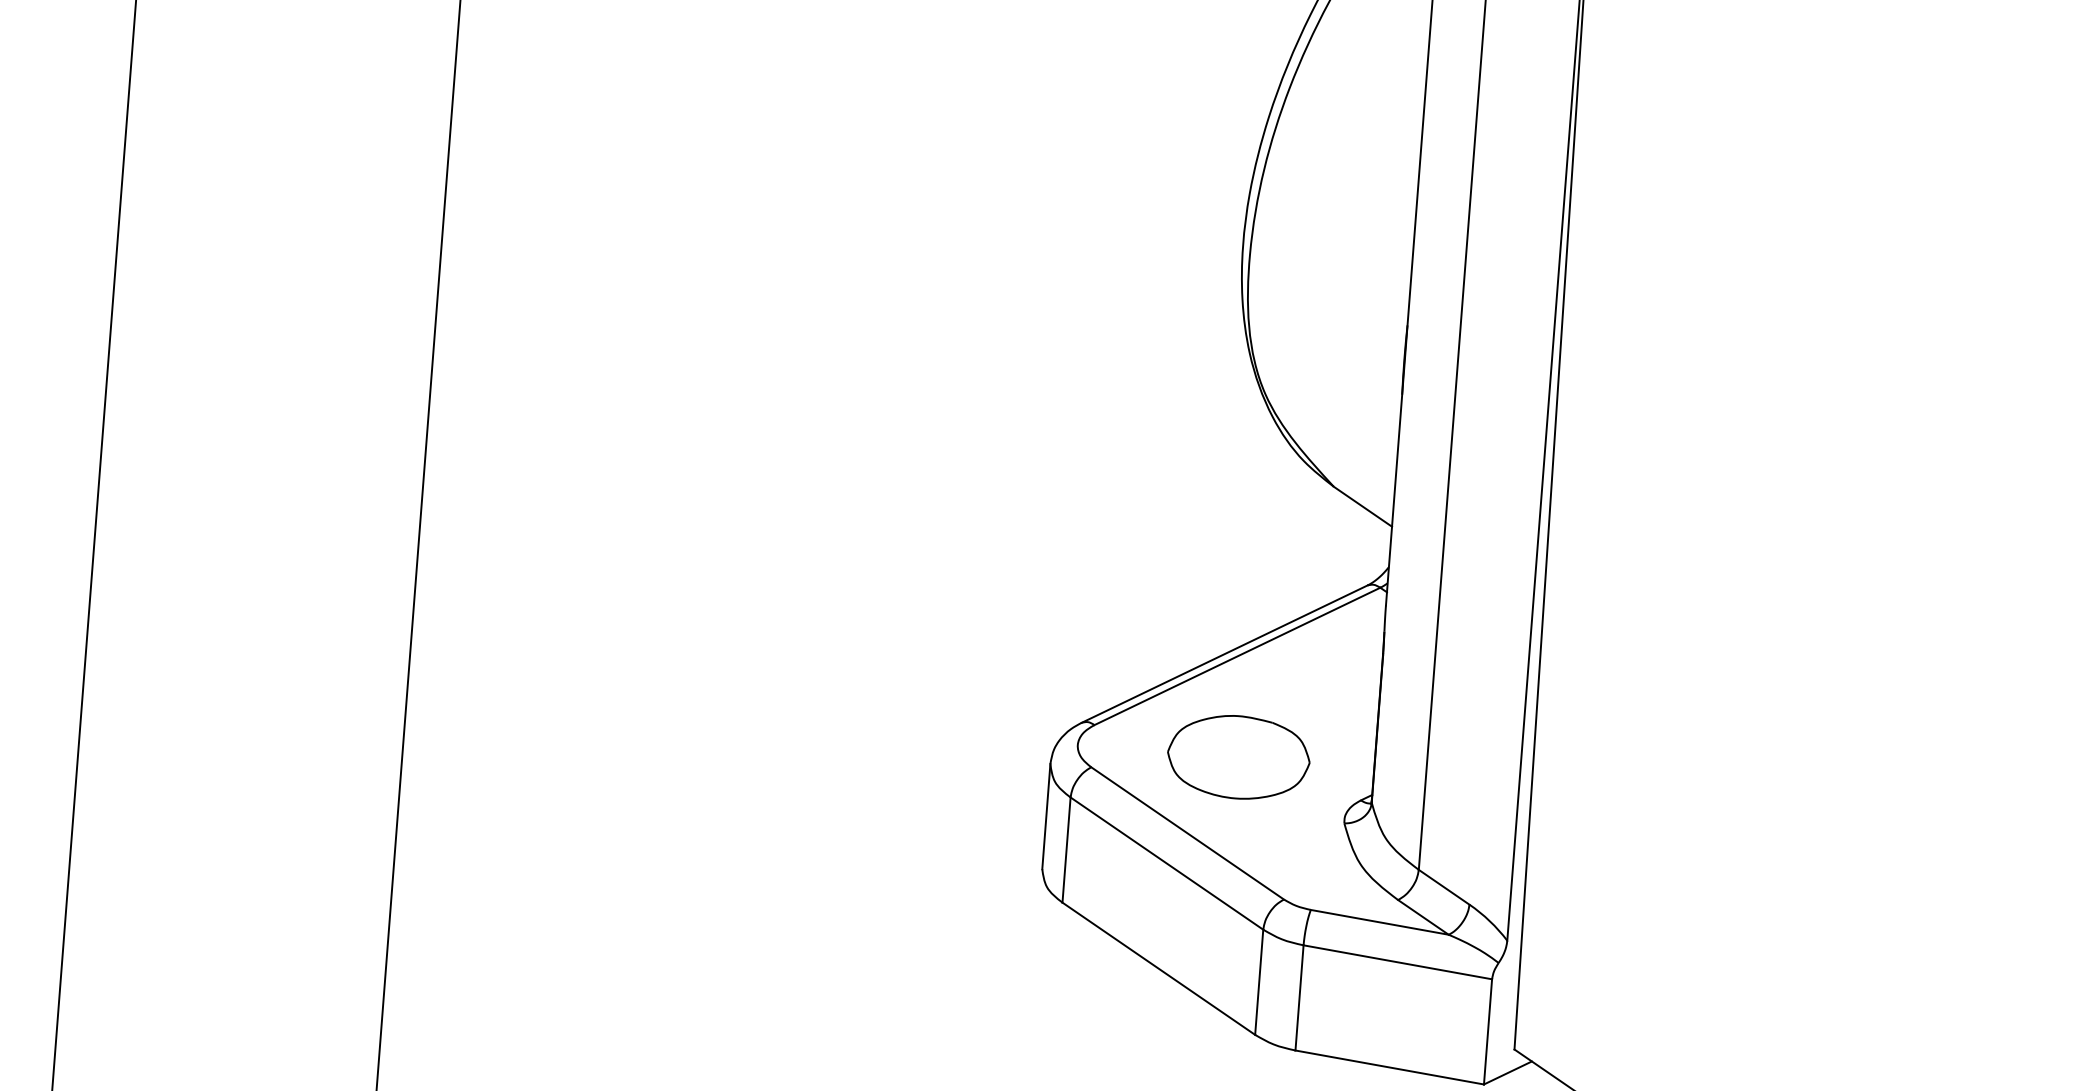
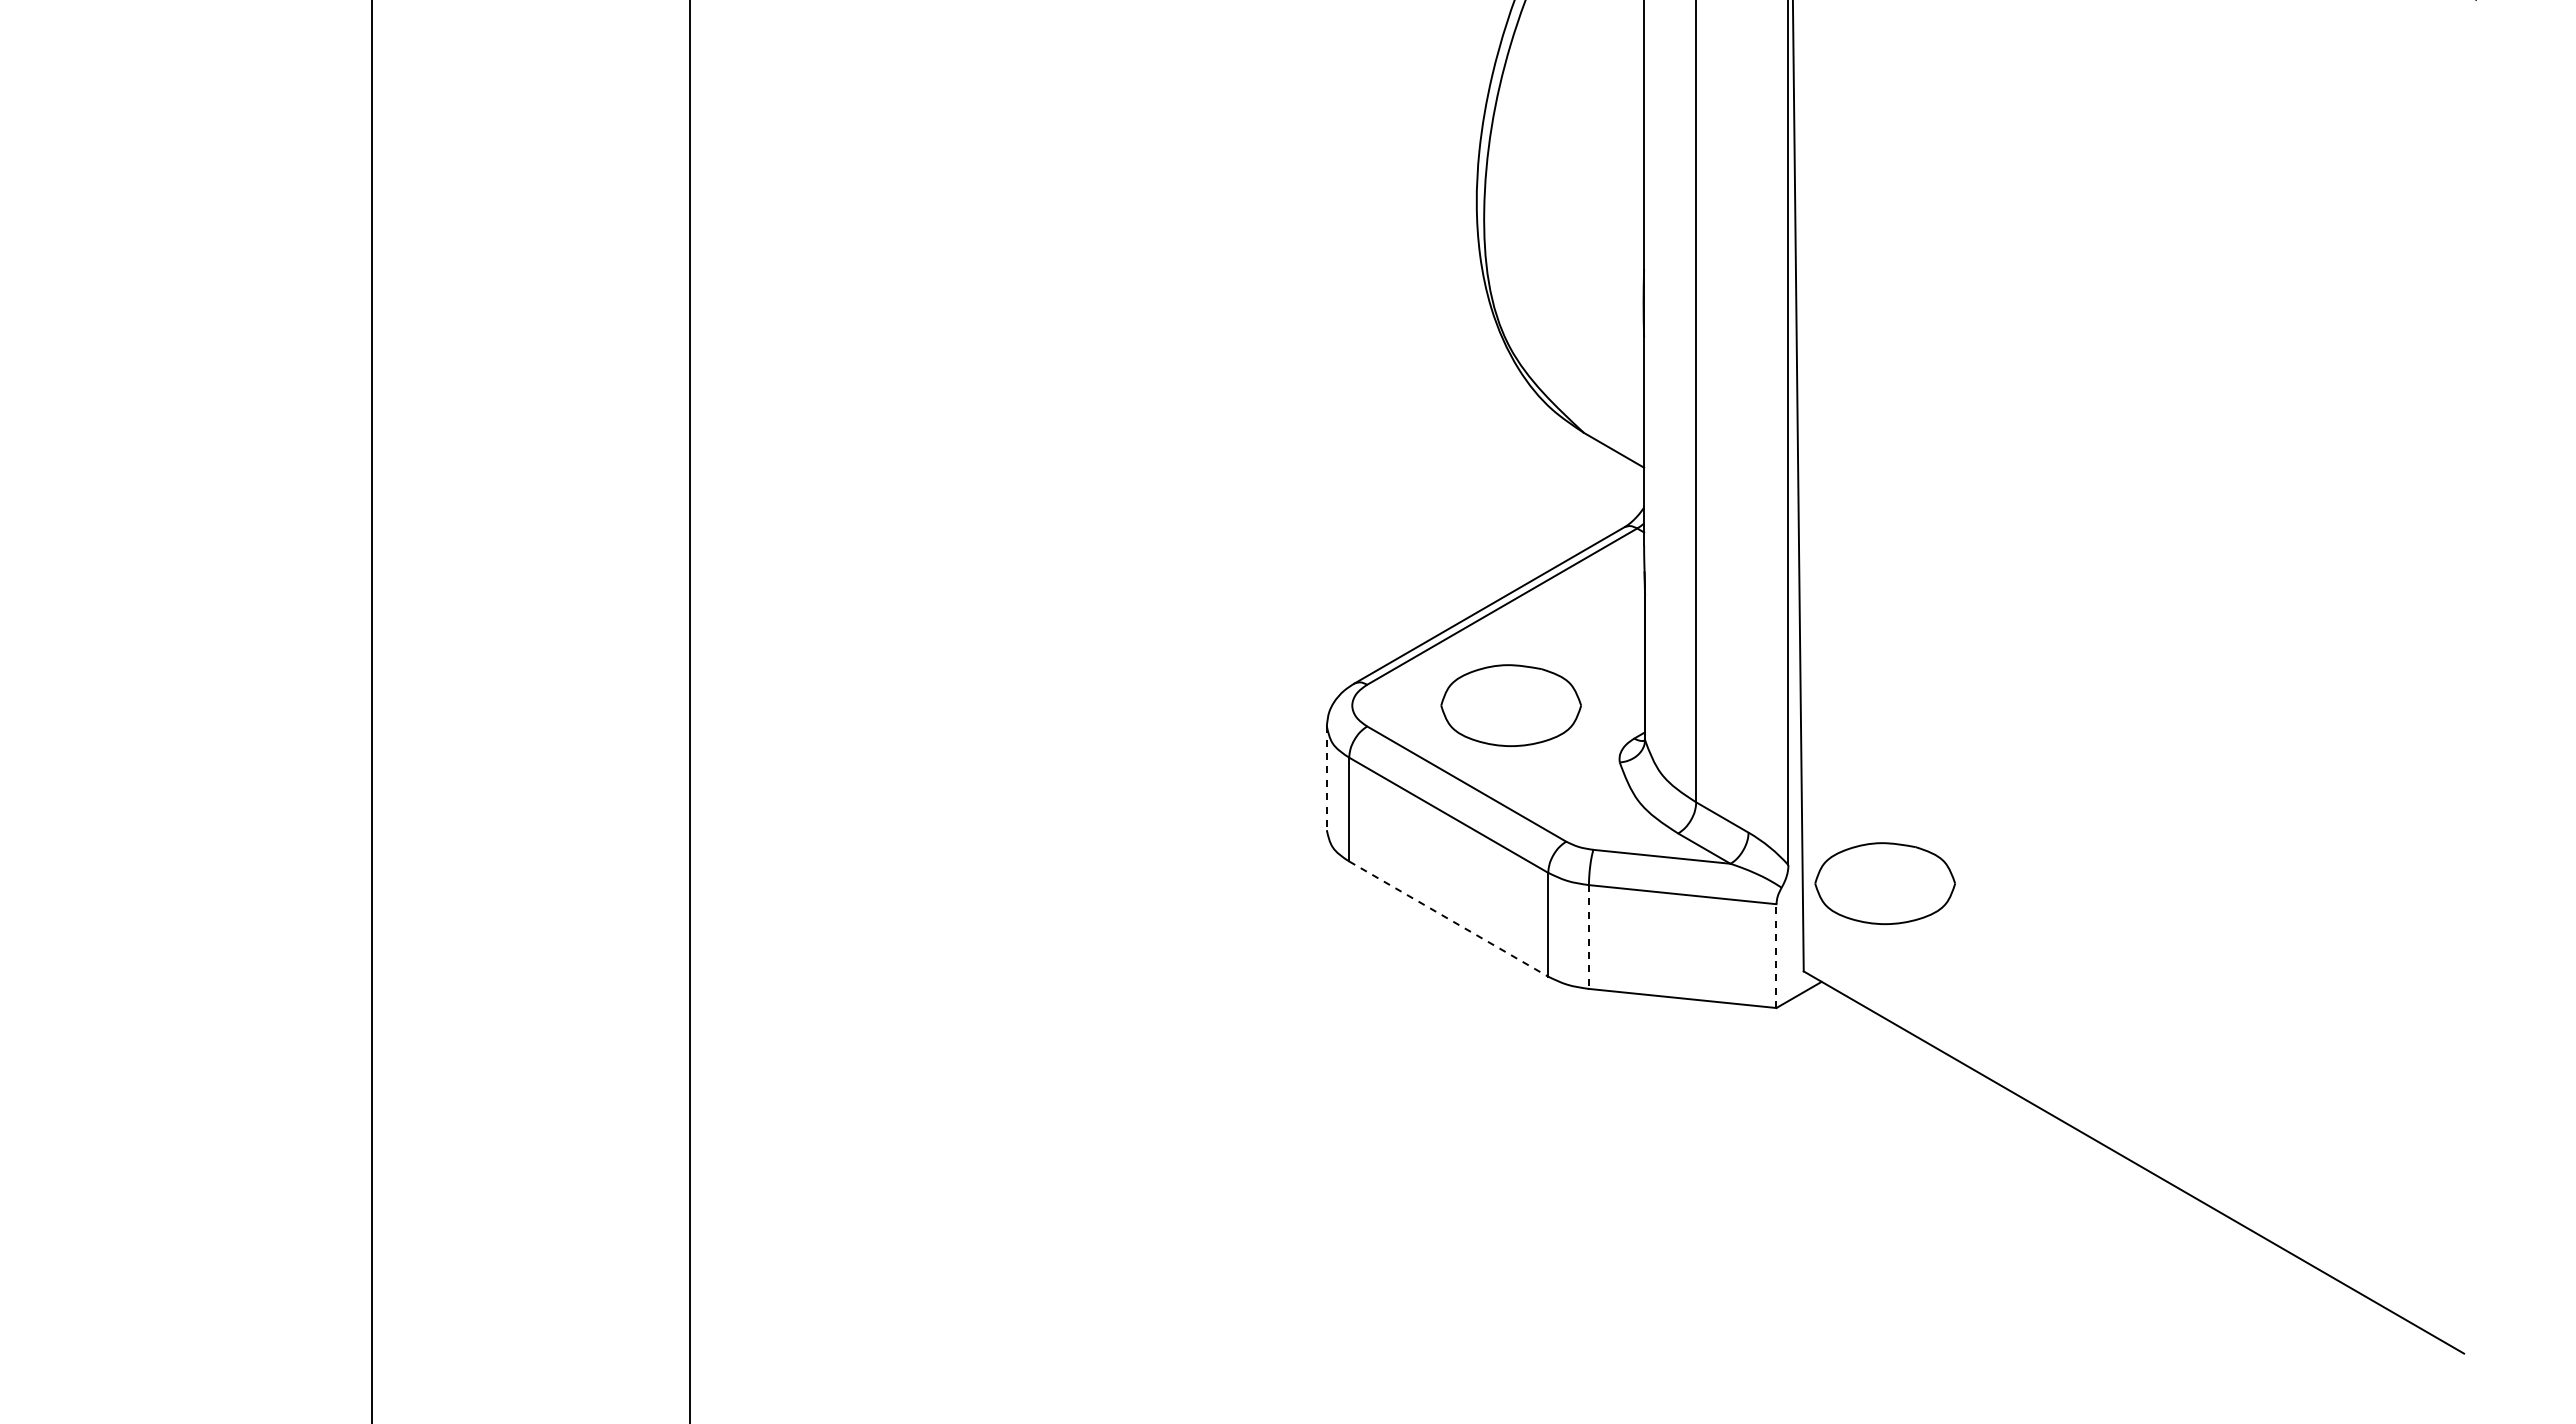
line: (1045, 816) -> (1326, 778), solid -> dashed
part: (1603, 966) -> (1884, 883), added
line: (1158, 969) -> (1448, 919), solid -> dashed
line: (1299, 998) -> (1588, 937), solid -> dashed
line: (1488, 1032) -> (1776, 956), solid -> dashed

